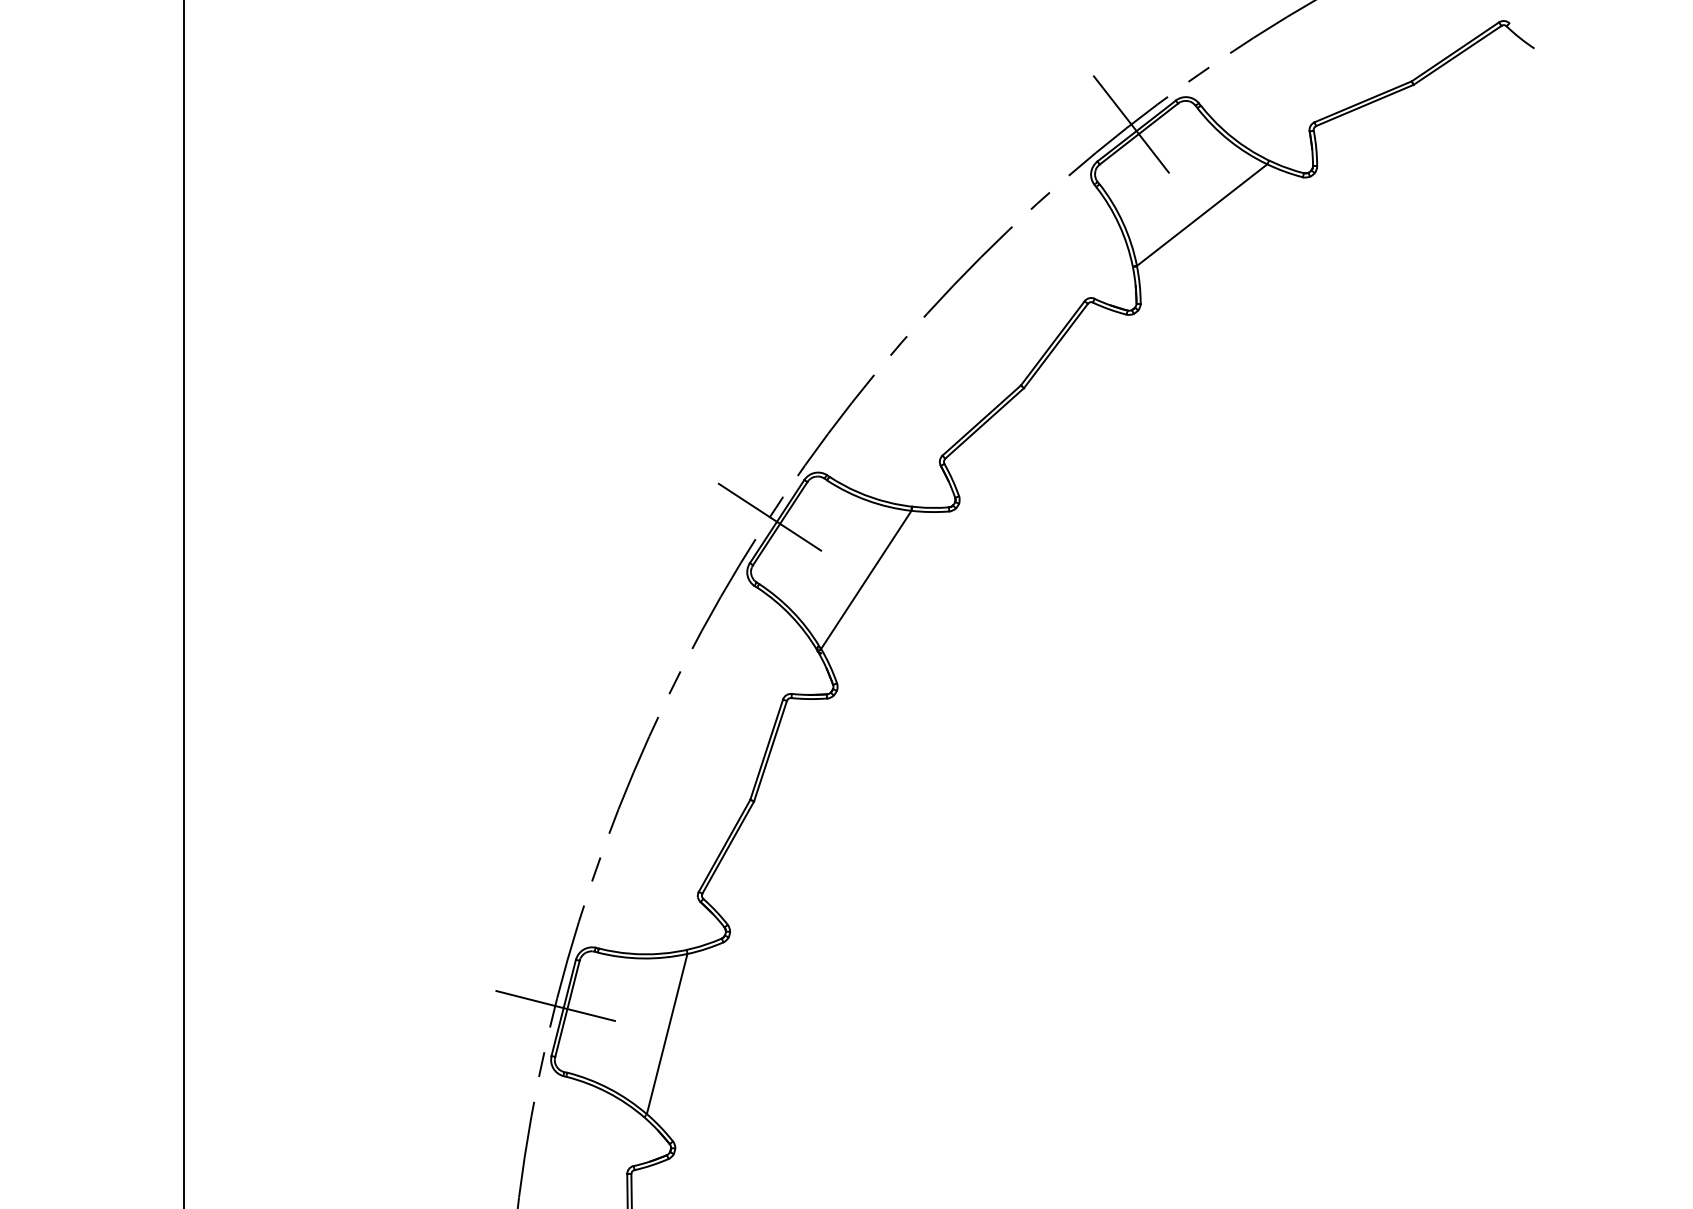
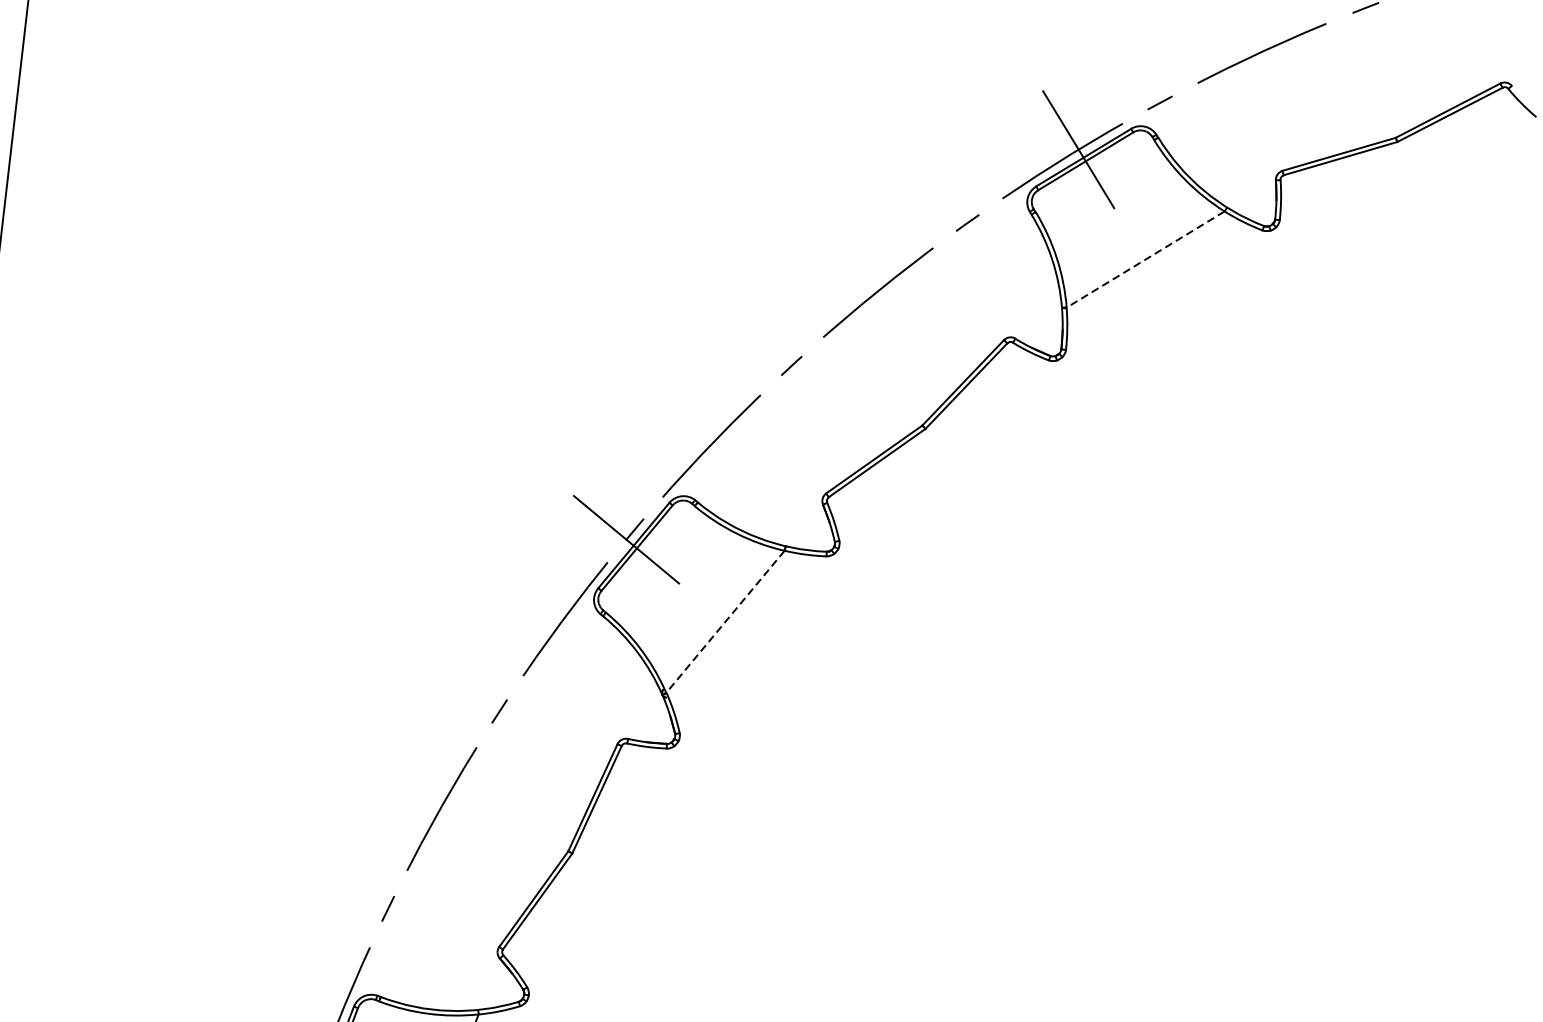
line: (1202, 215) -> (1146, 259), solid -> dashed
line: (866, 579) -> (725, 621), solid -> dashed

